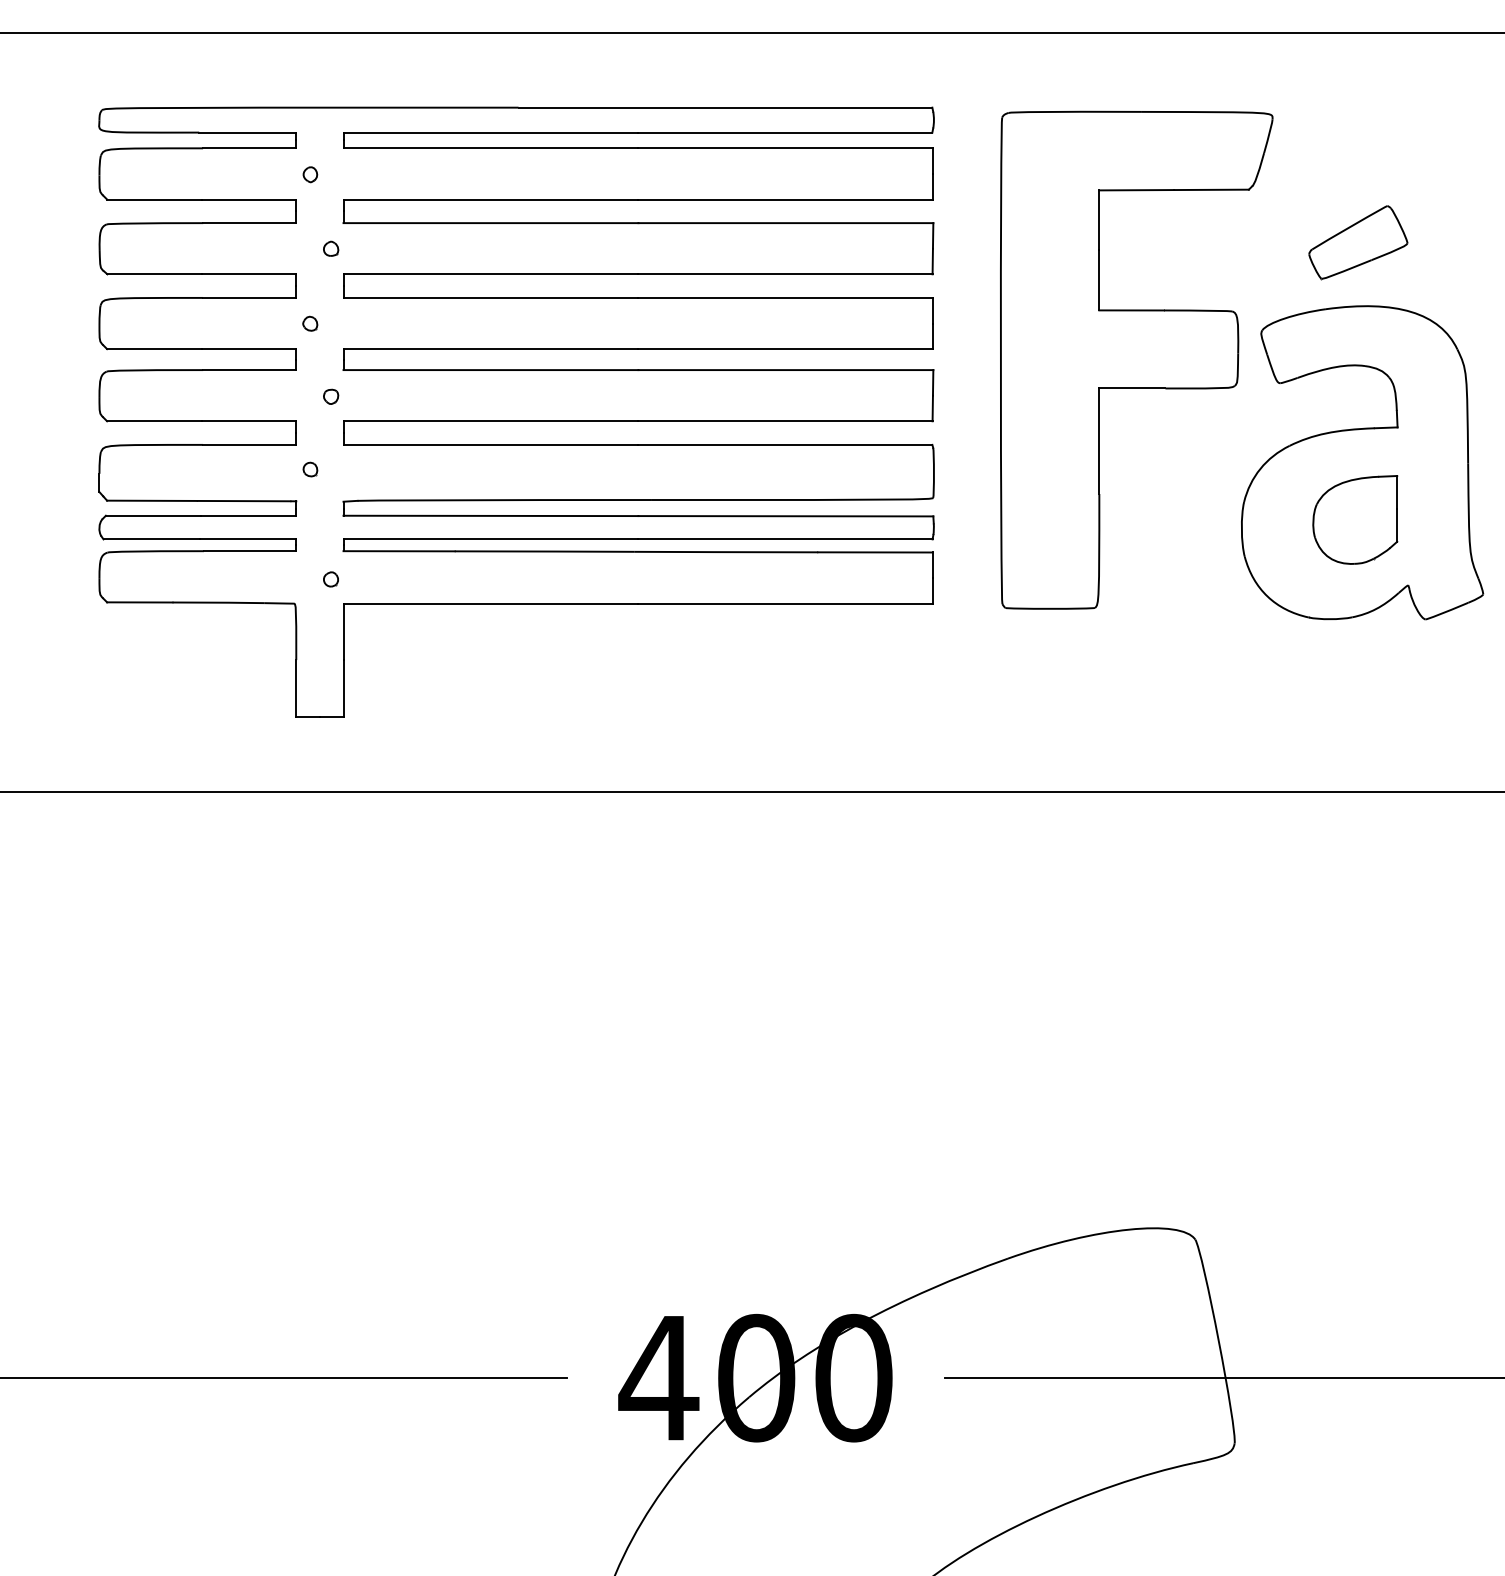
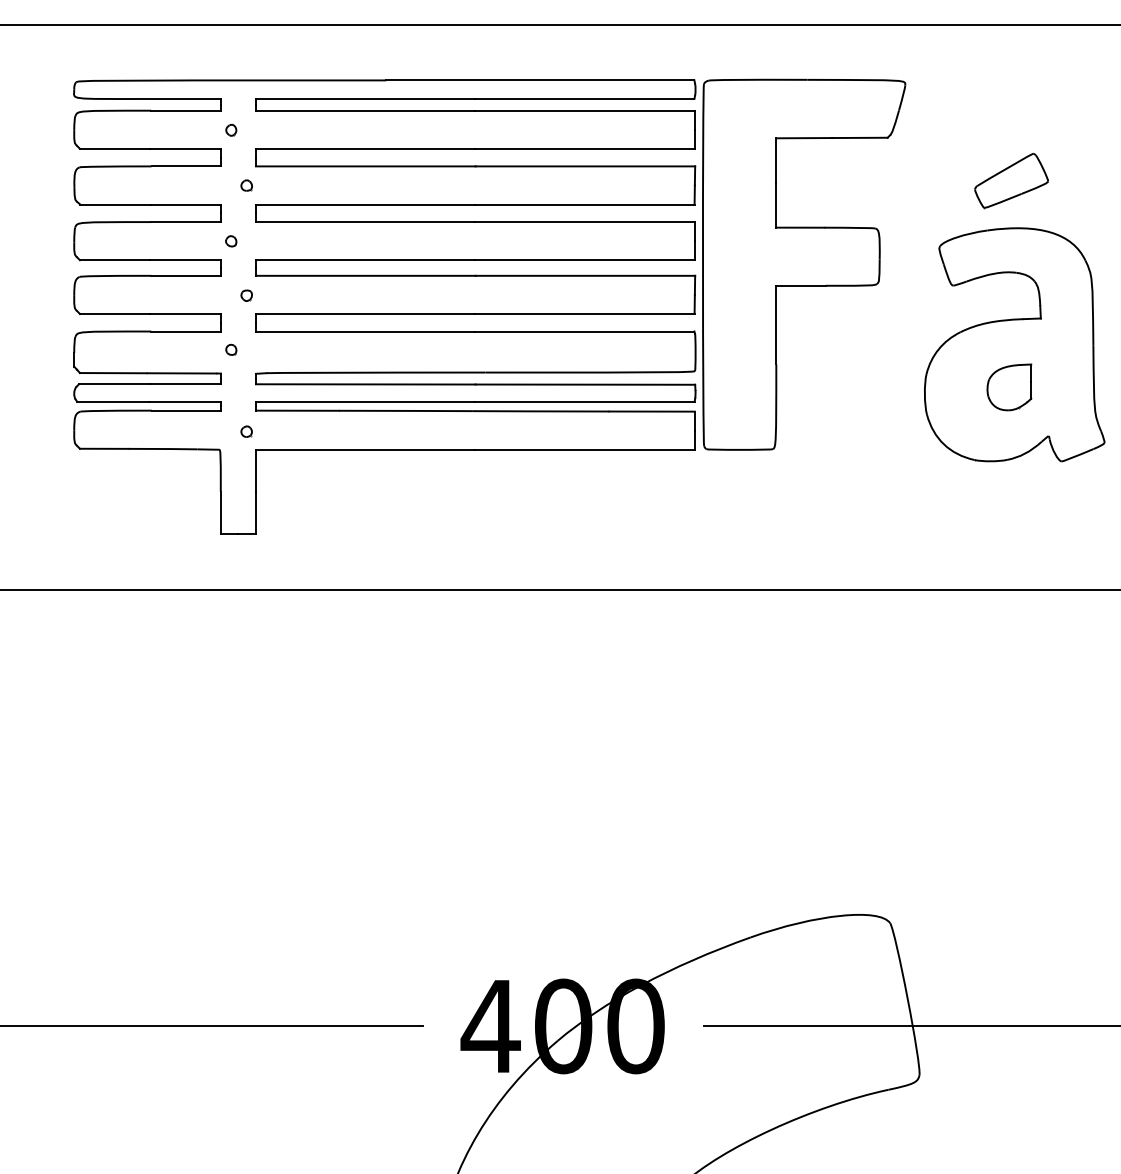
part: (1136, 359) -> (803, 264), moved
part: (1355, 519) -> (1009, 387), size x0.7

